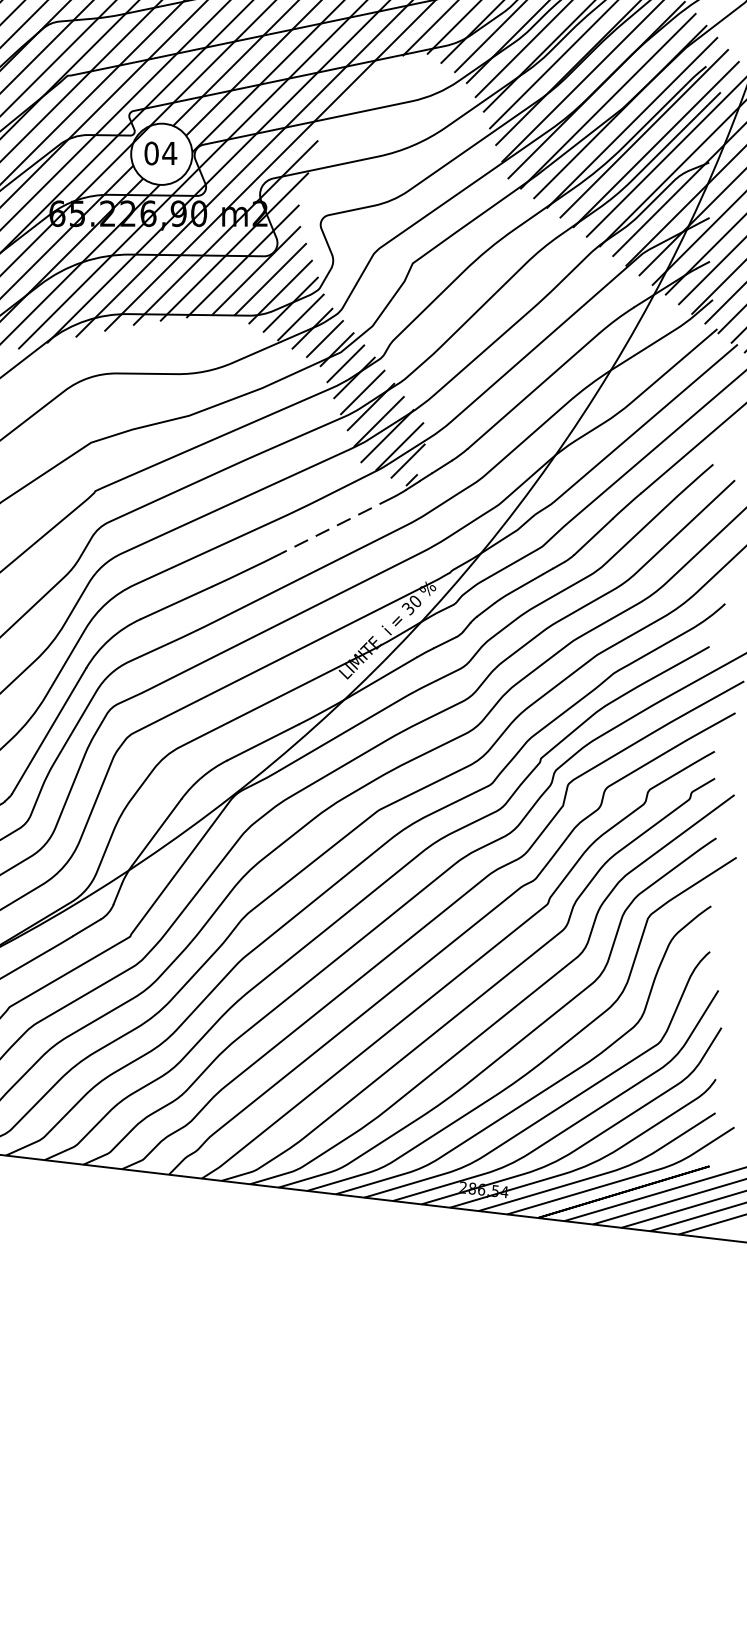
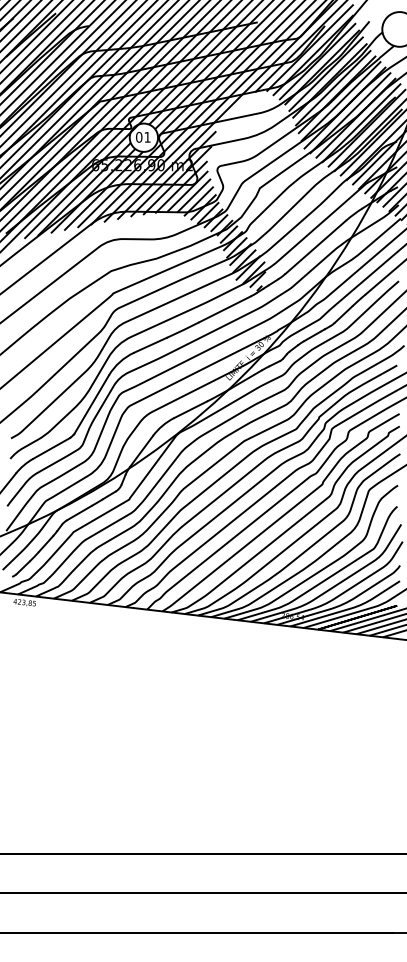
text: (169, 153) -> (147, 137), 04 -> 01
line: (336, 525) -> (224, 309), dashed -> solid

